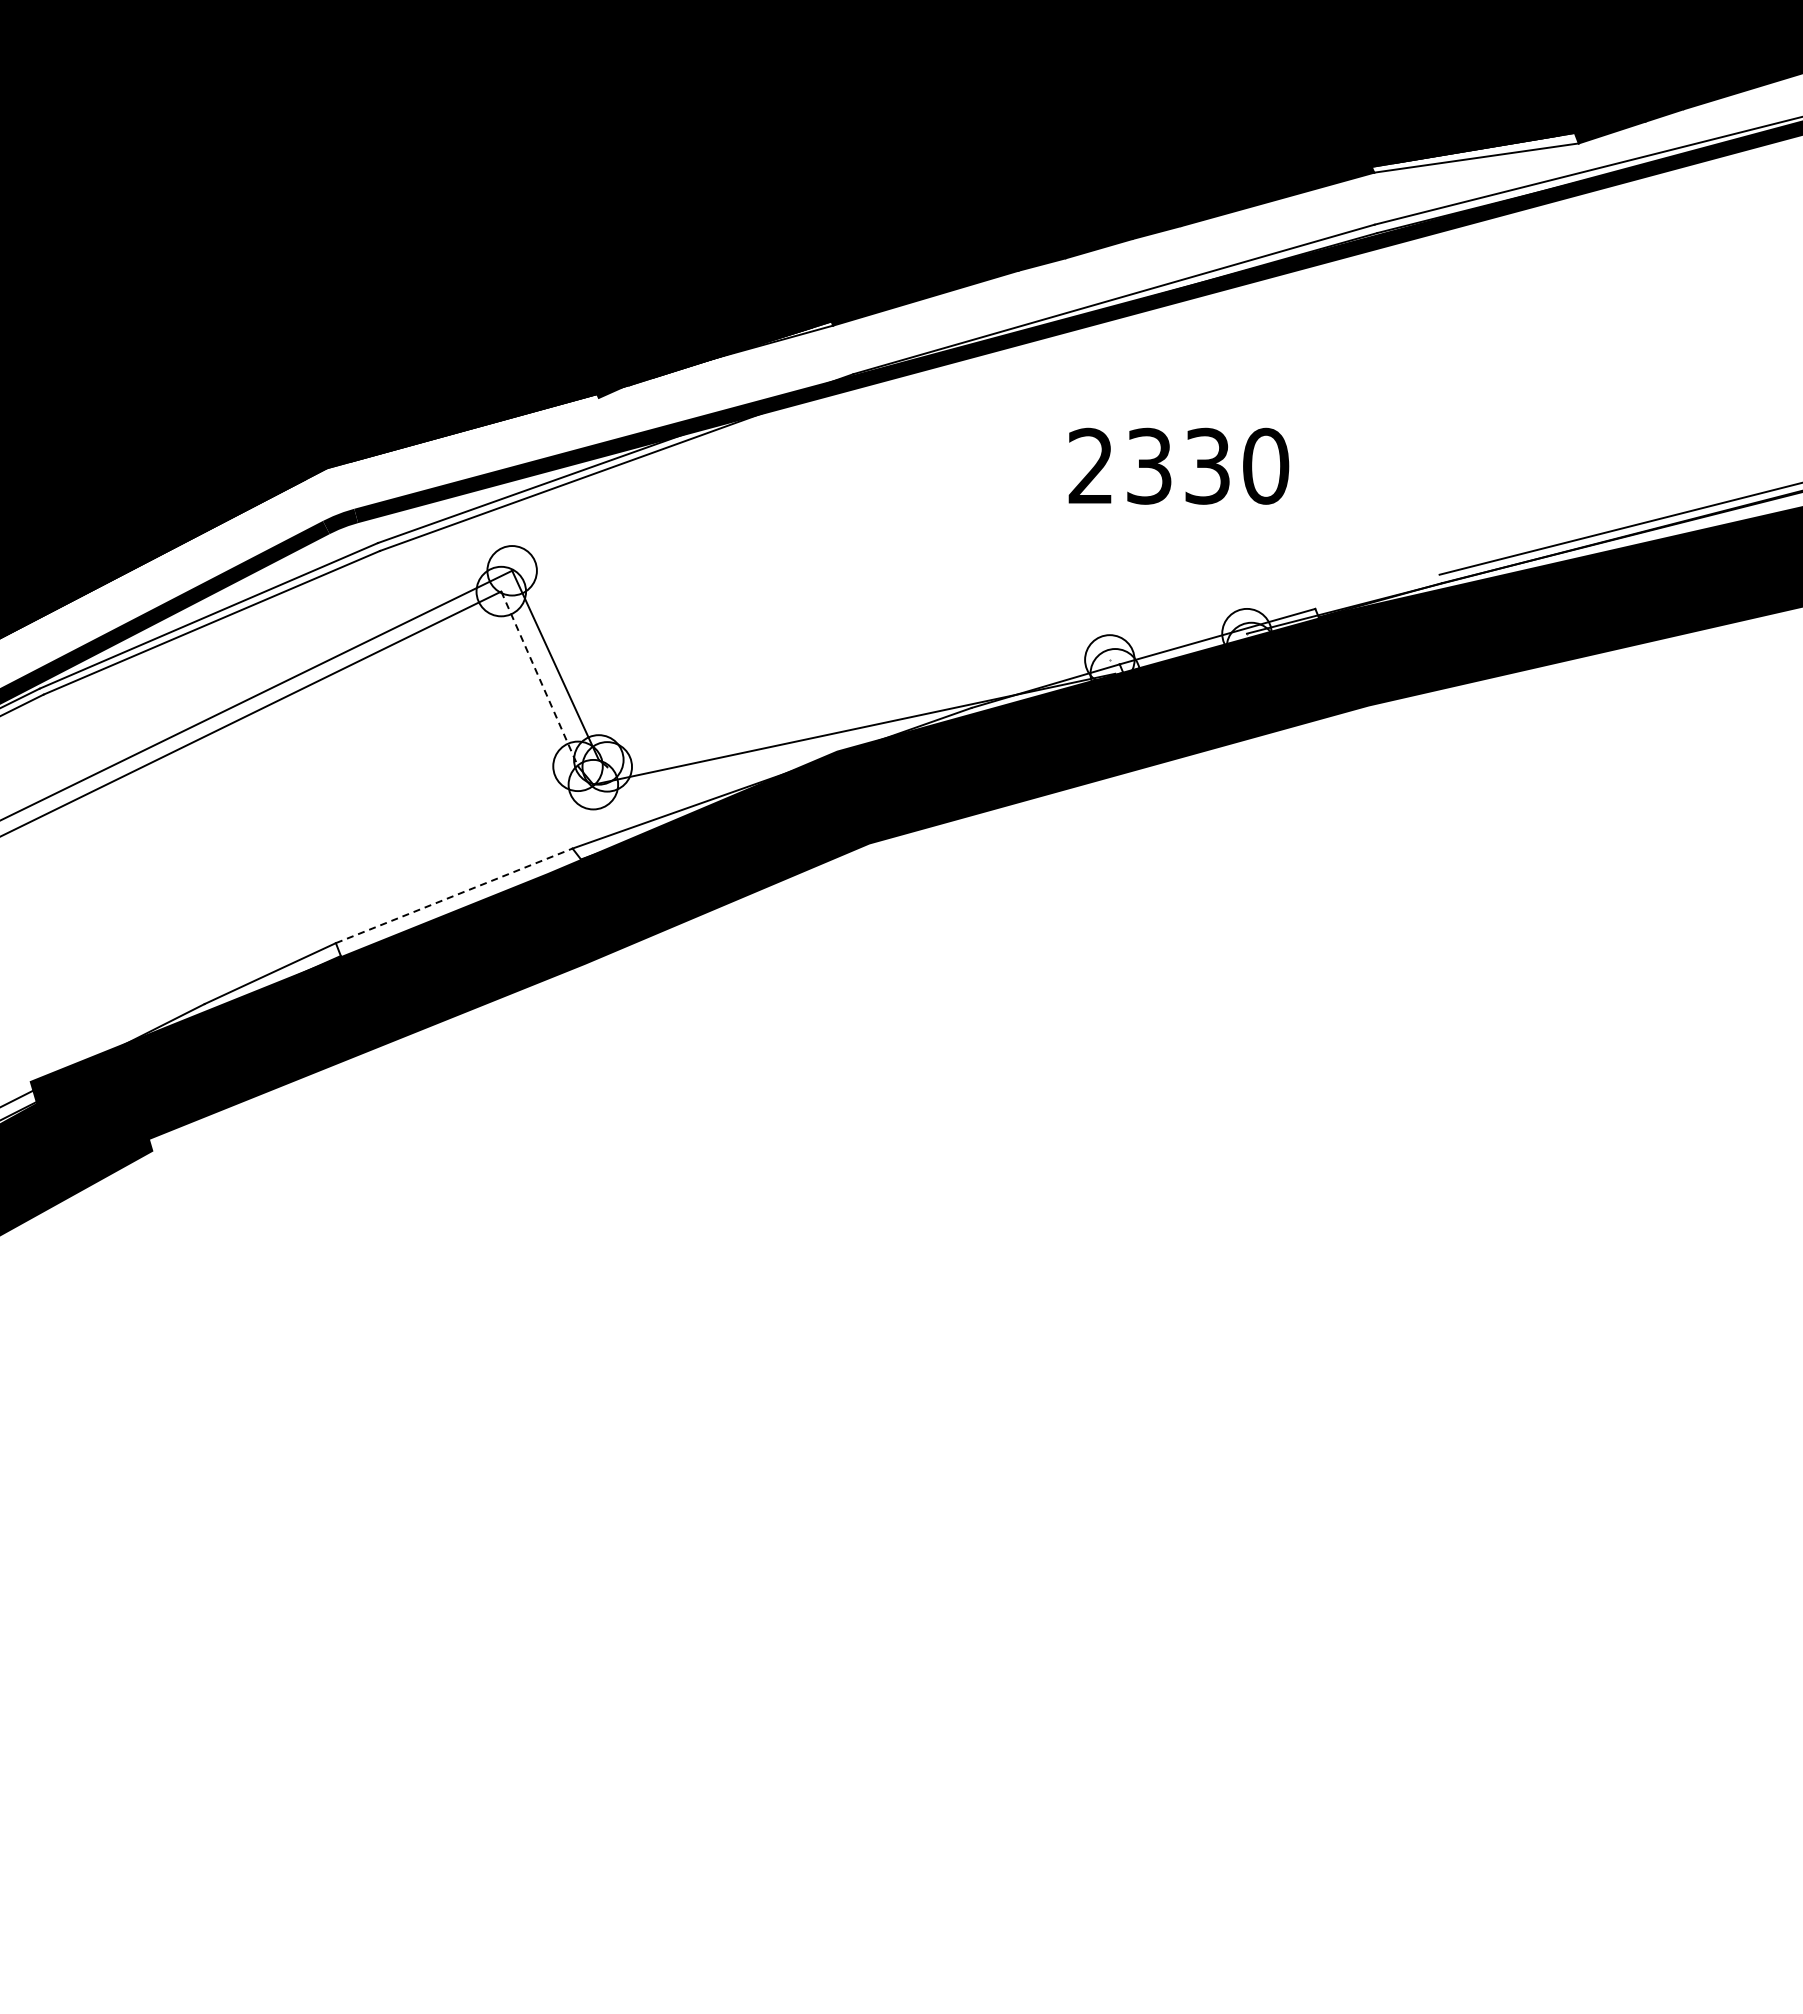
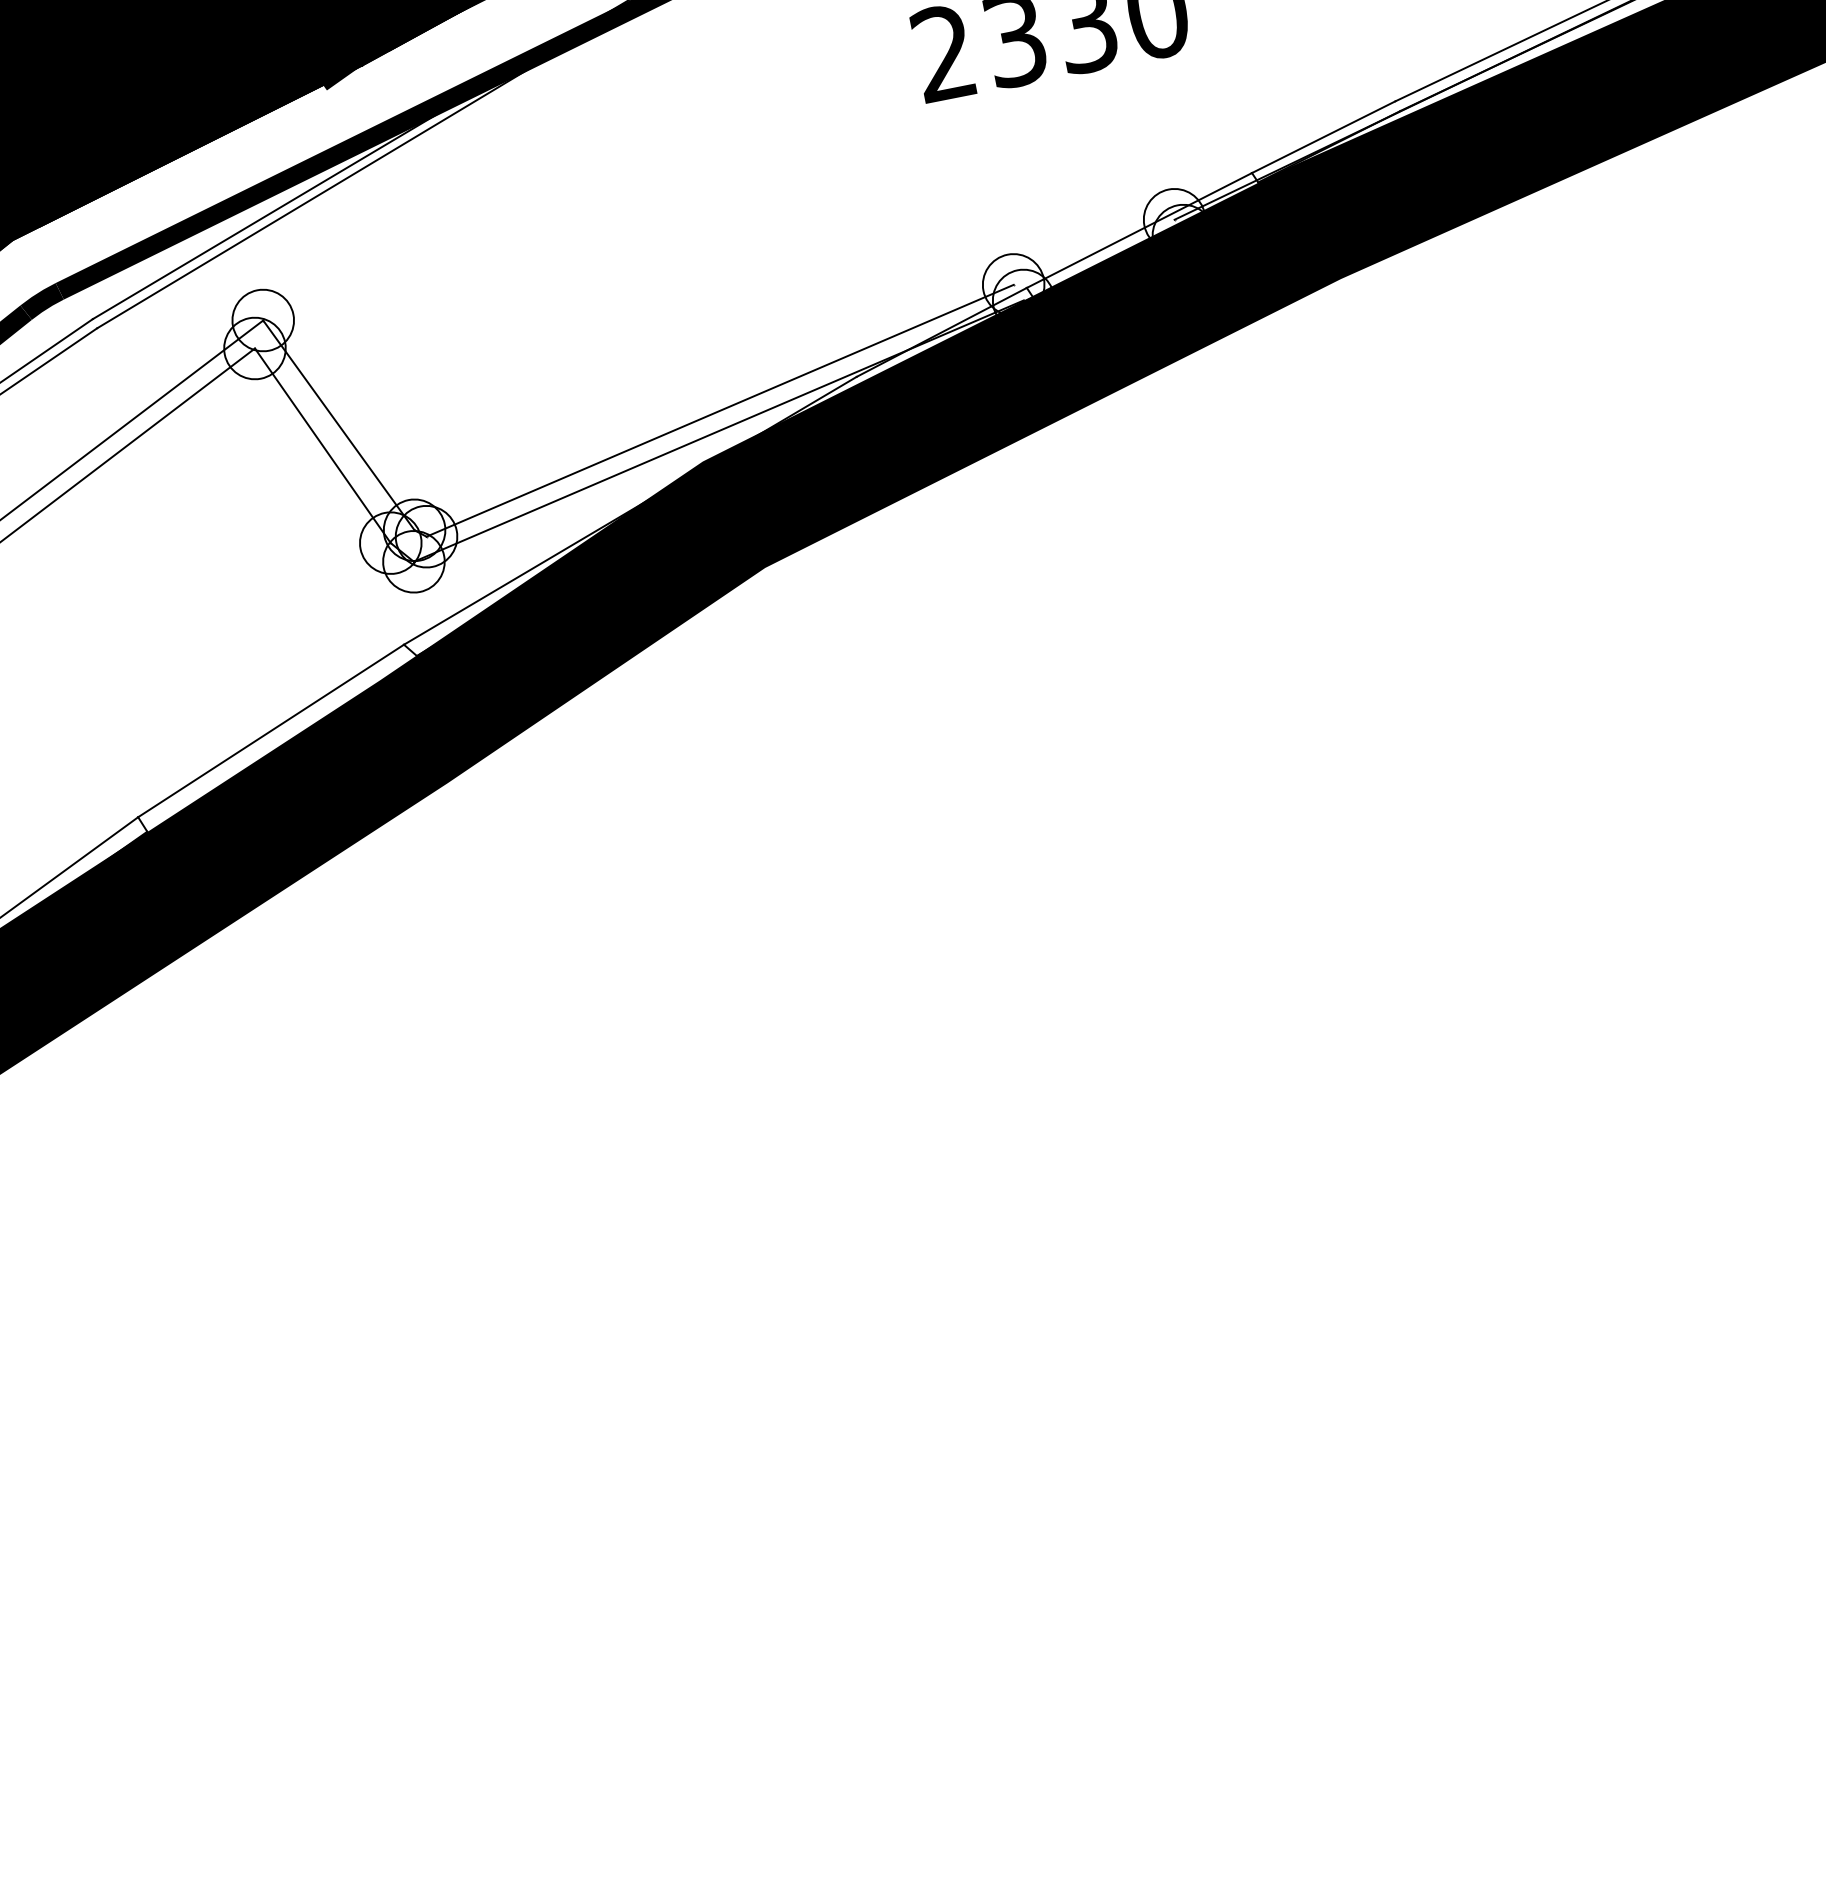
line: (1377, 591) -> (1323, 136), added
line: (539, 679) -> (322, 446), dashed -> solid
line: (858, 712) -> (719, 409), added
line: (454, 895) -> (271, 730), dashed -> solid

